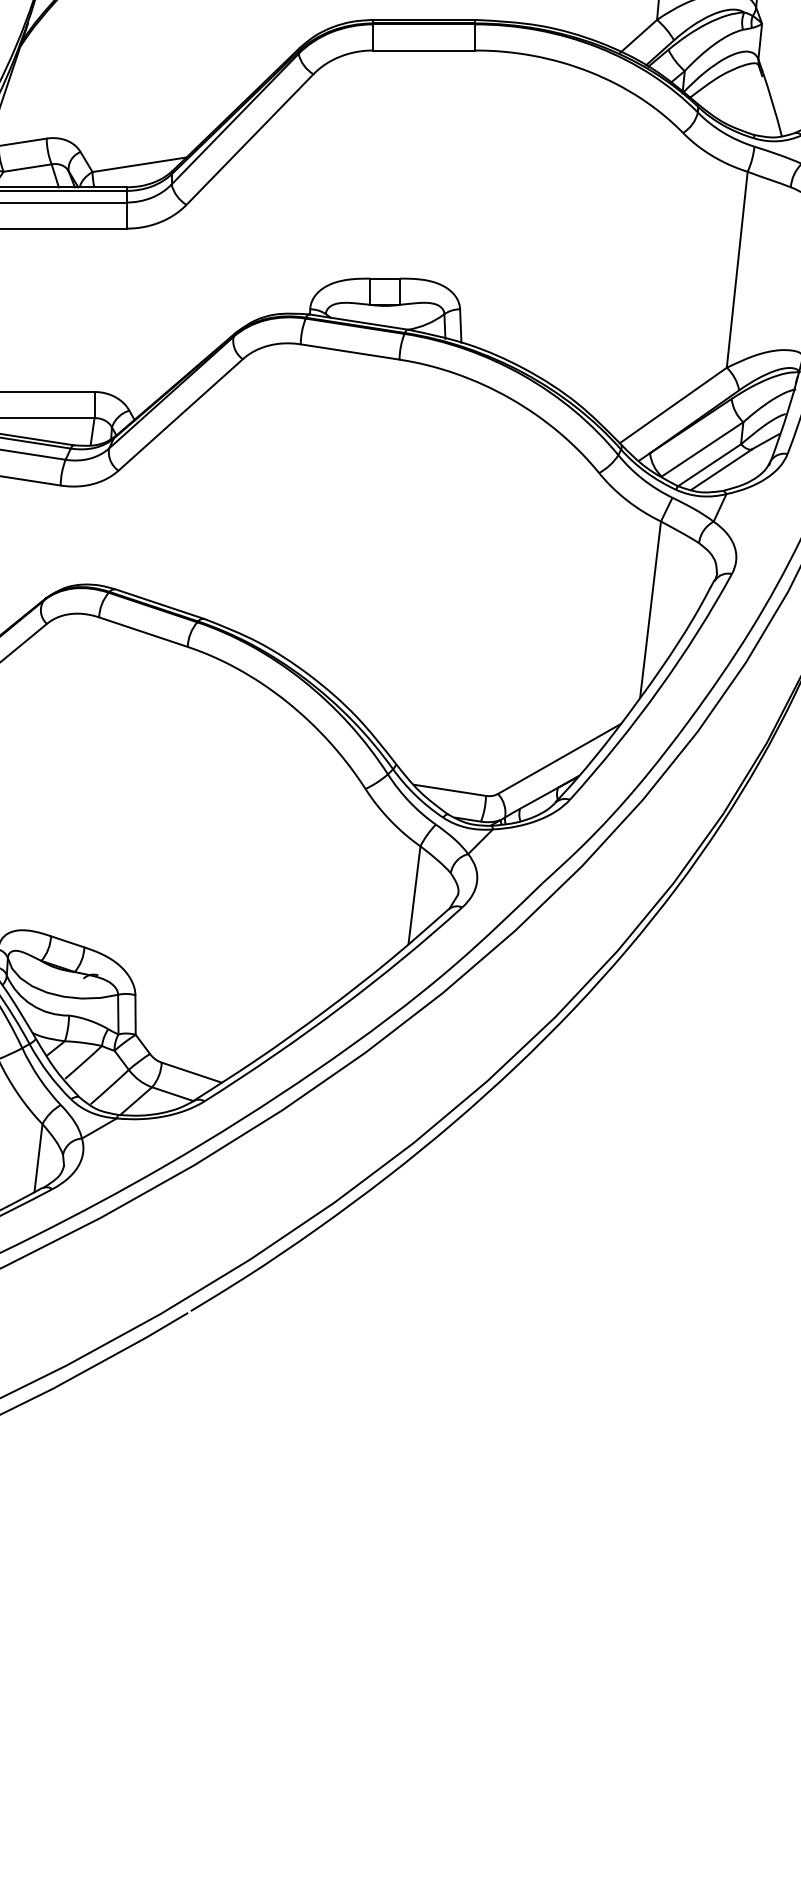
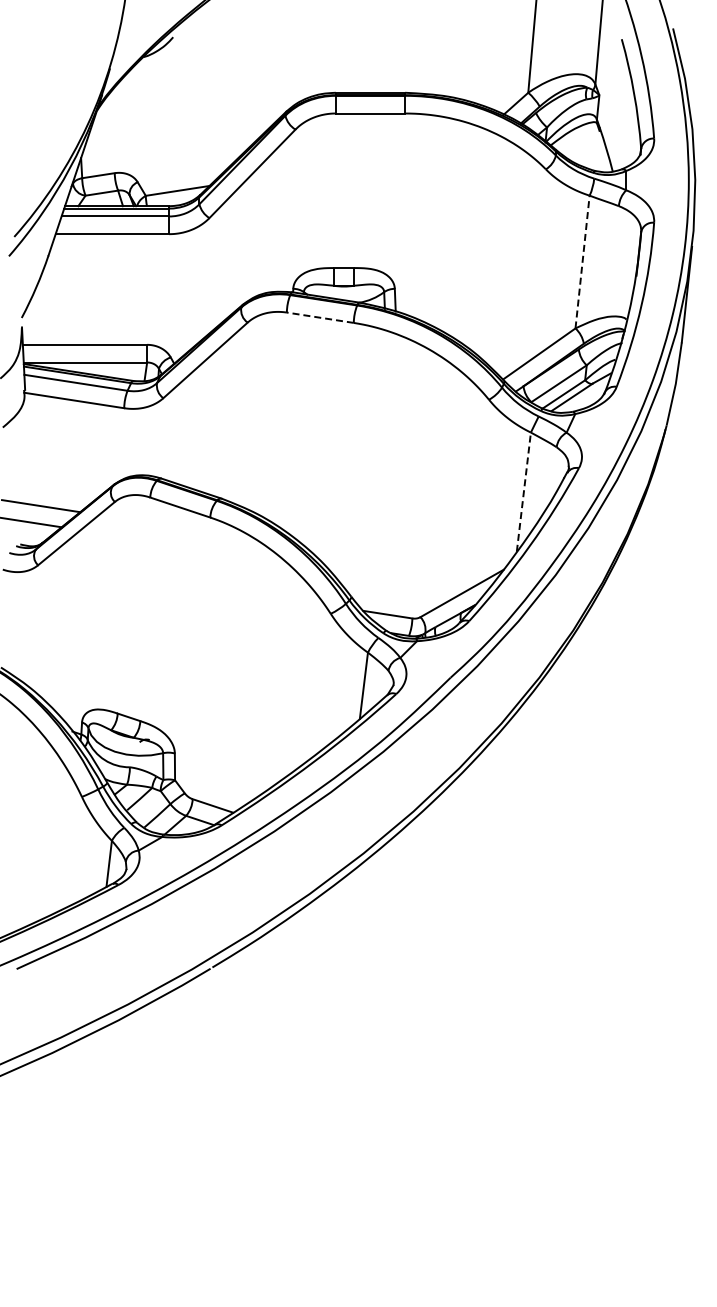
line: (737, 270) -> (582, 262), solid -> dashed
line: (350, 351) -> (320, 317), solid -> dashed
line: (650, 608) -> (523, 491), solid -> dashed

